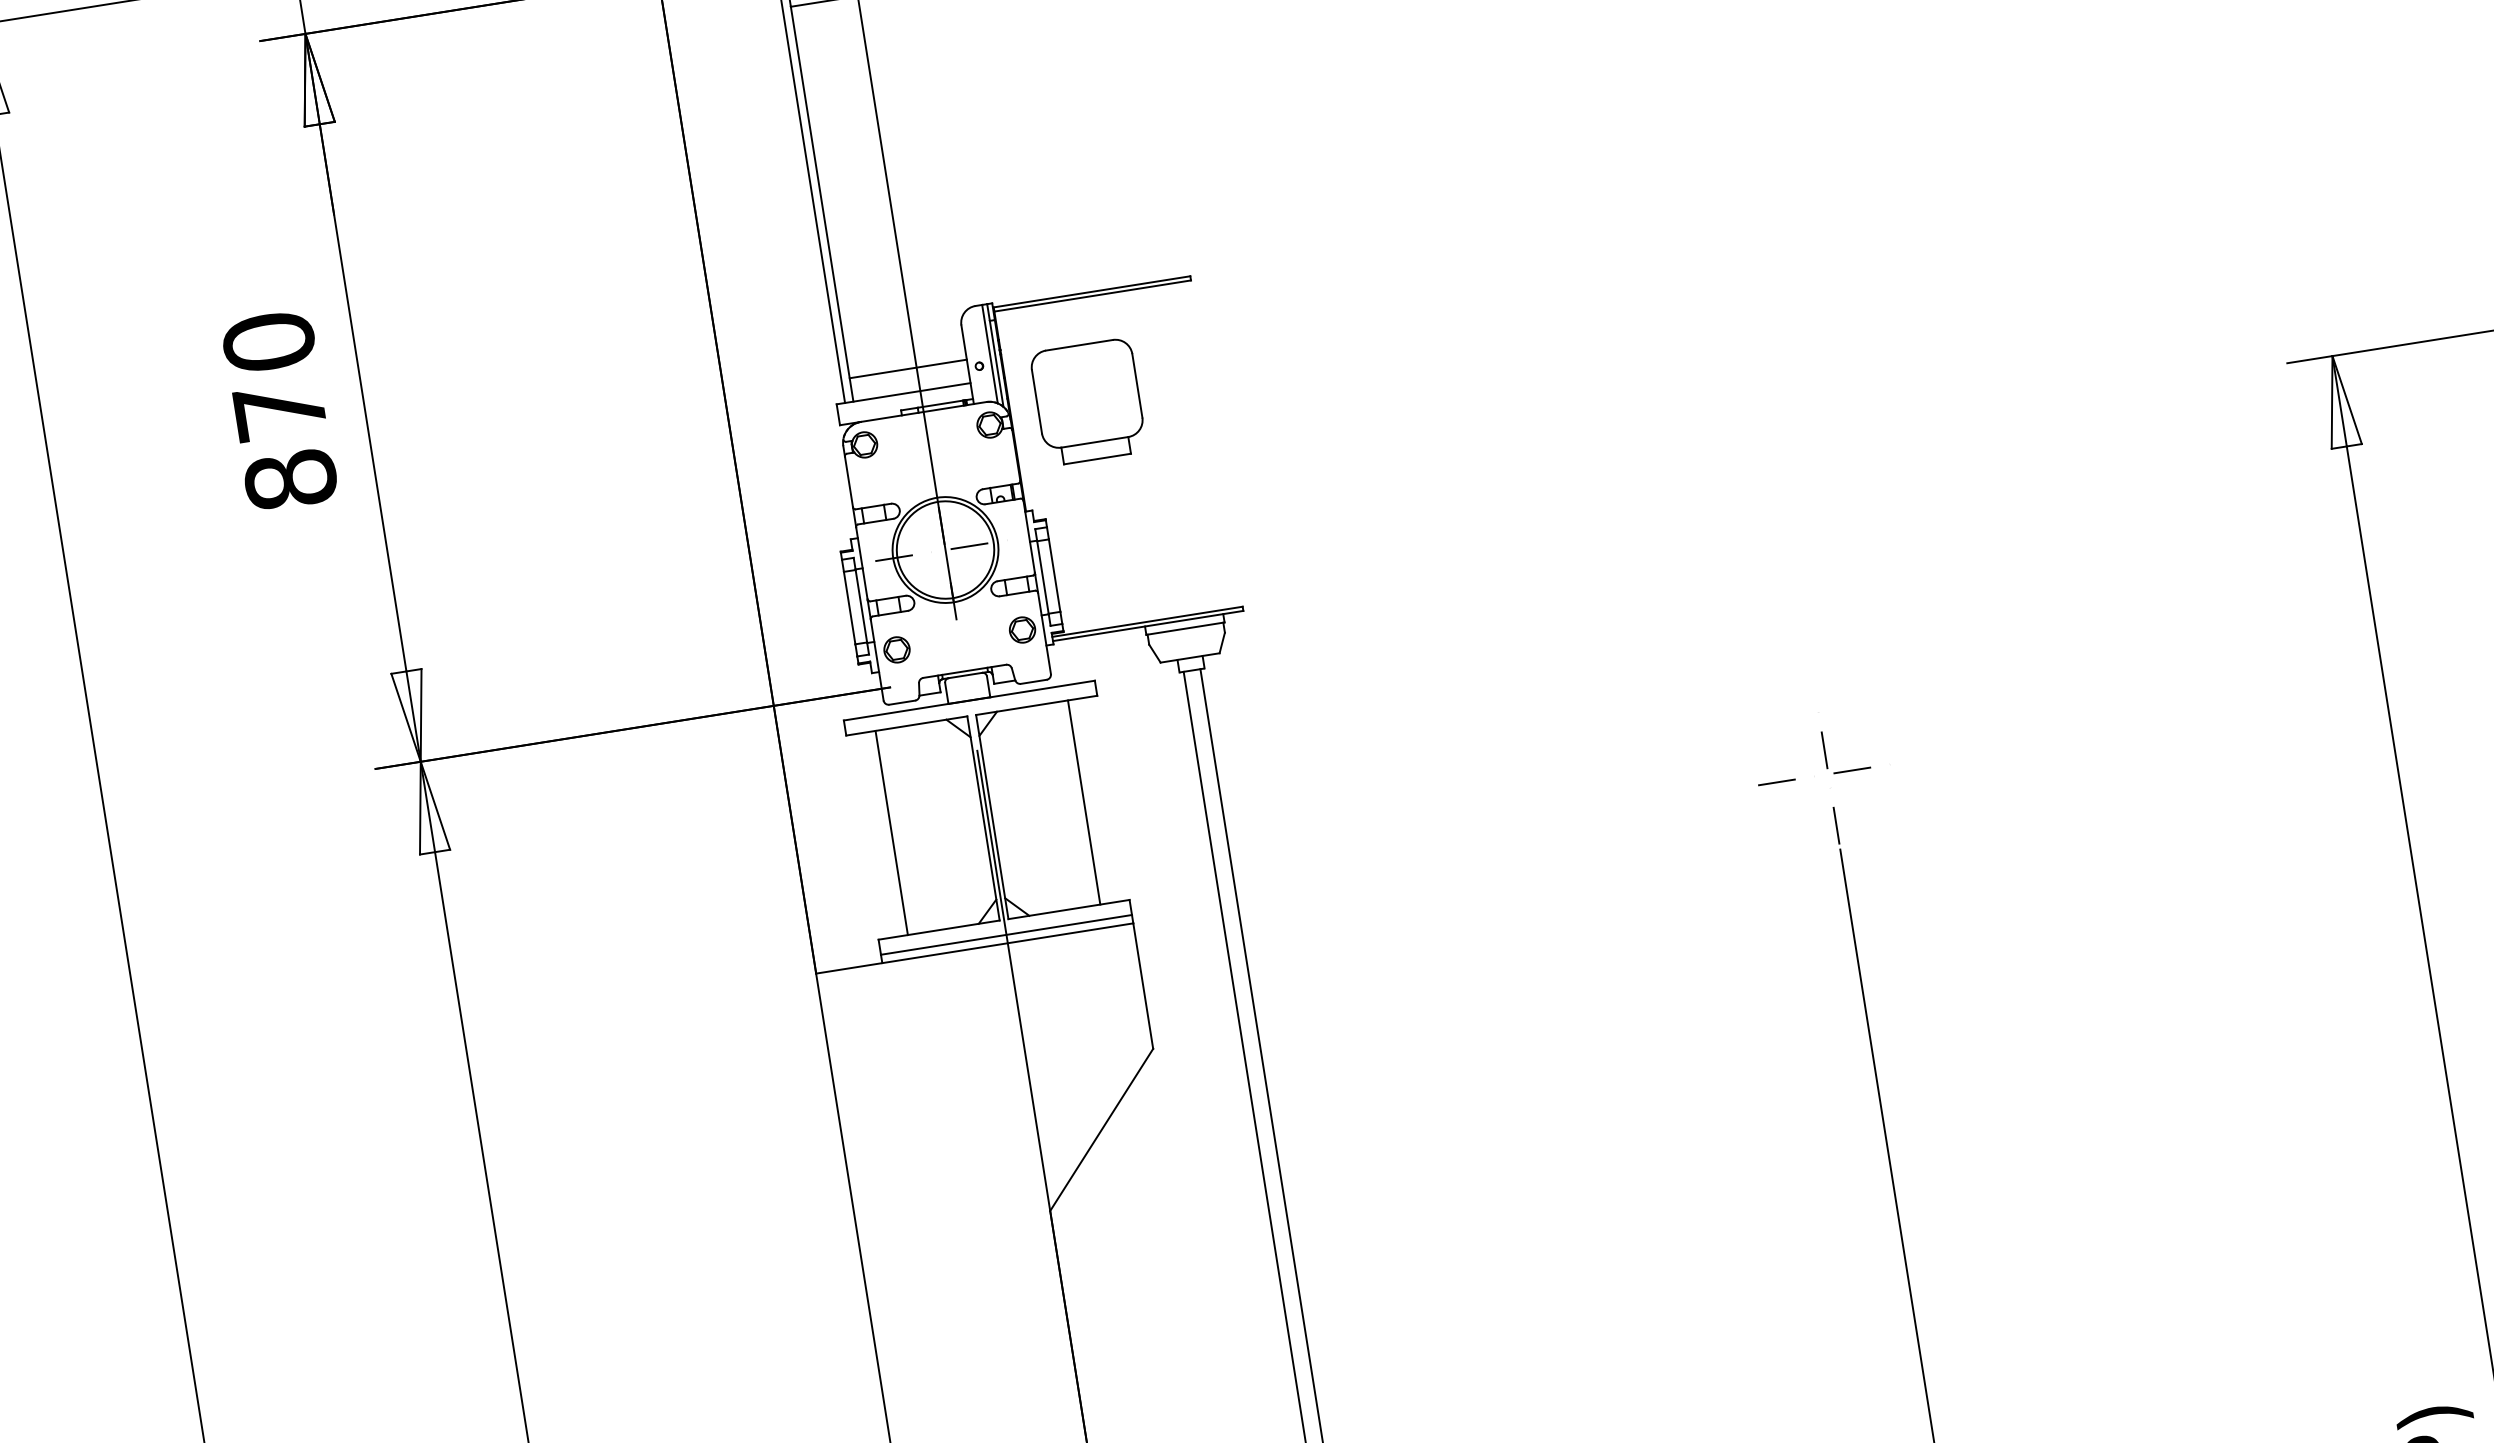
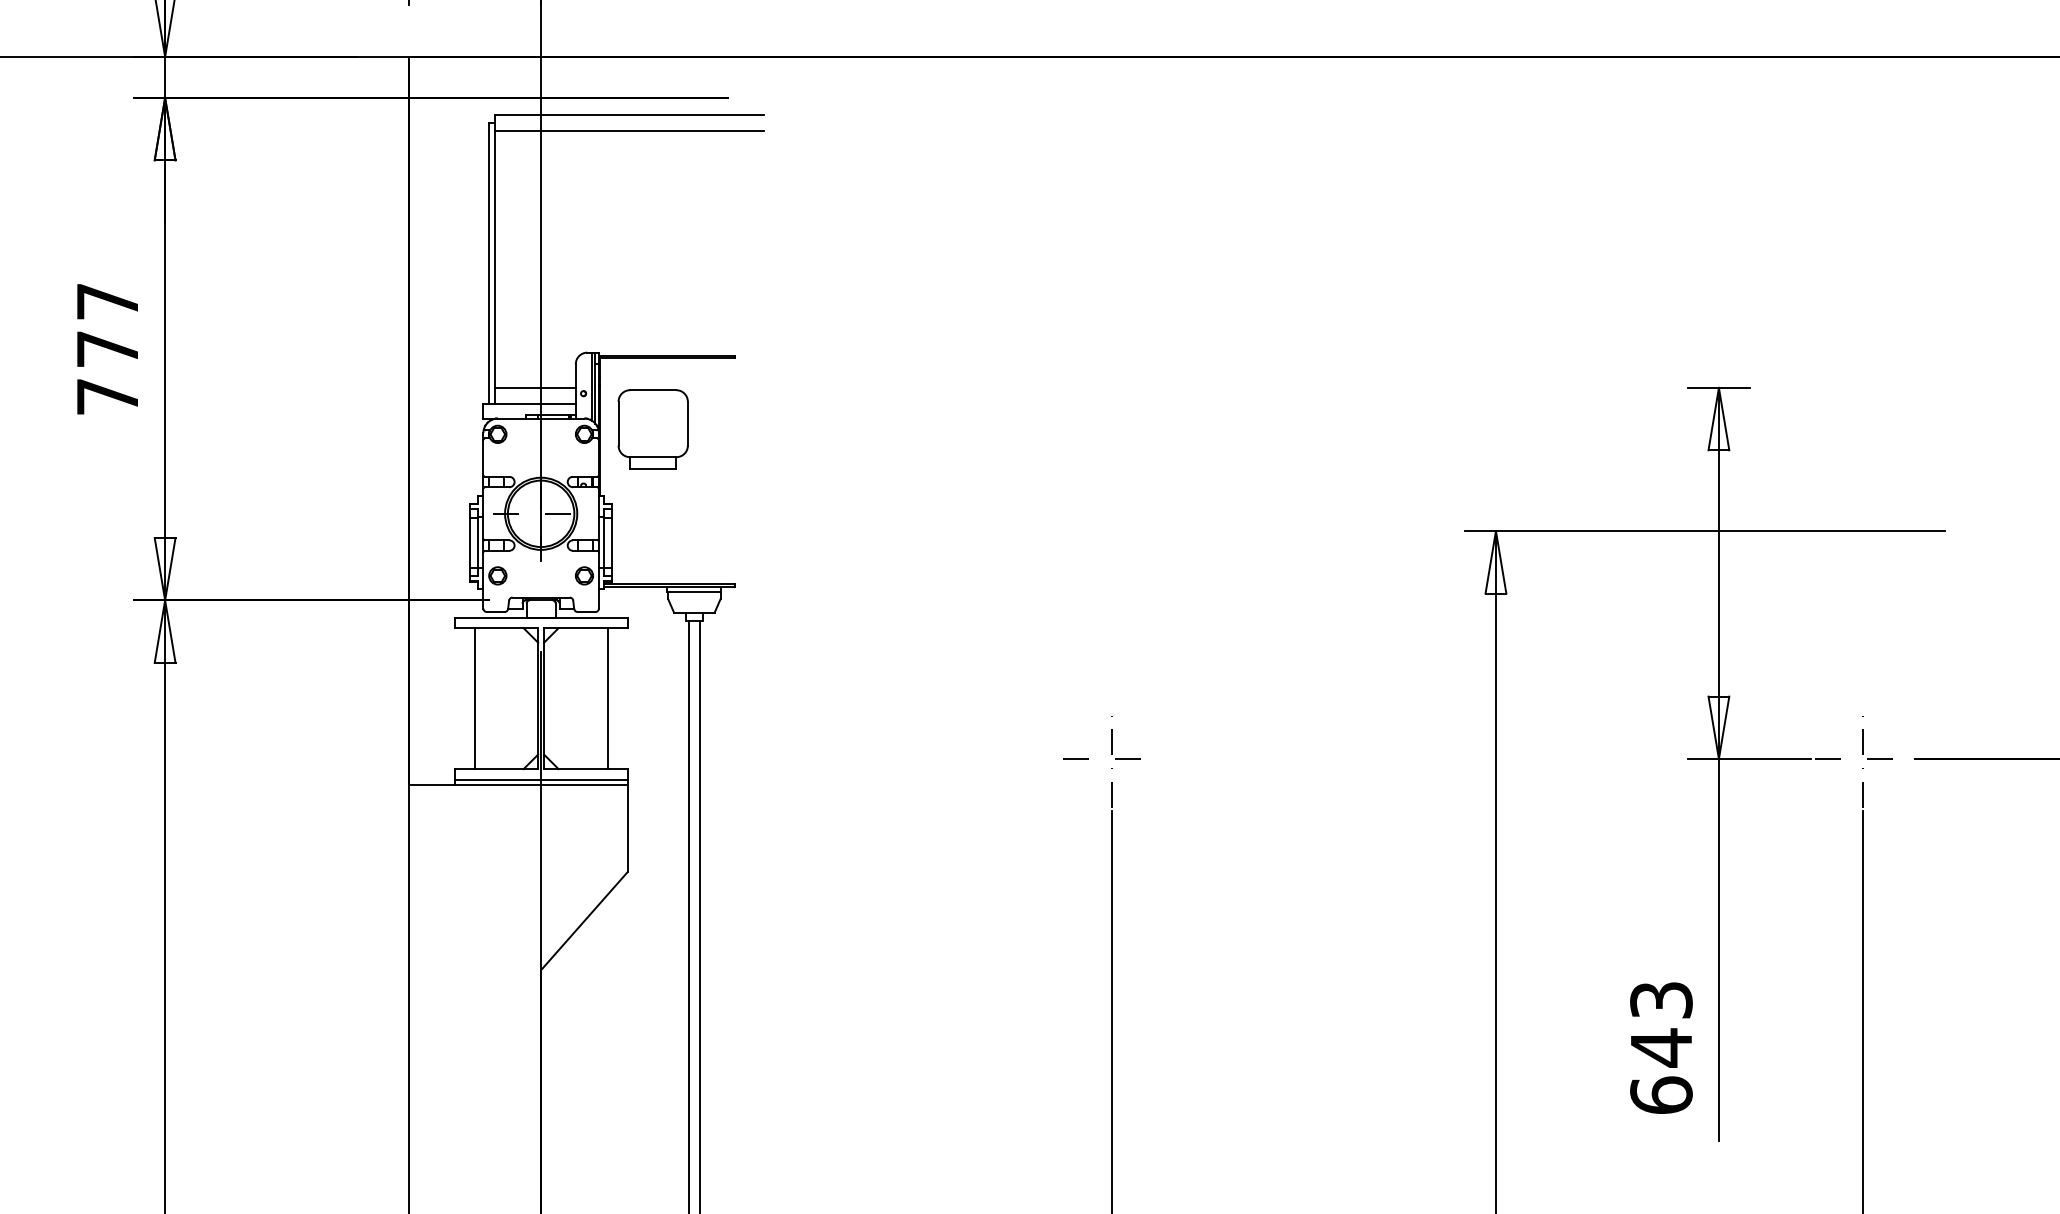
text: (279, 410) -> (107, 348), 870 -> 777

